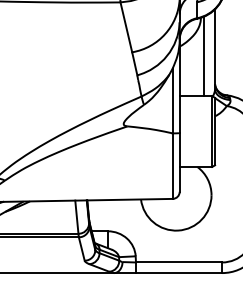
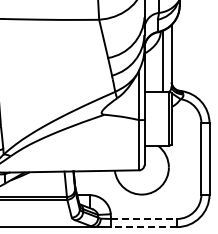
line: (179, 261) -> (144, 218), solid -> dashed
line: (179, 273) -> (144, 227), solid -> dashed

